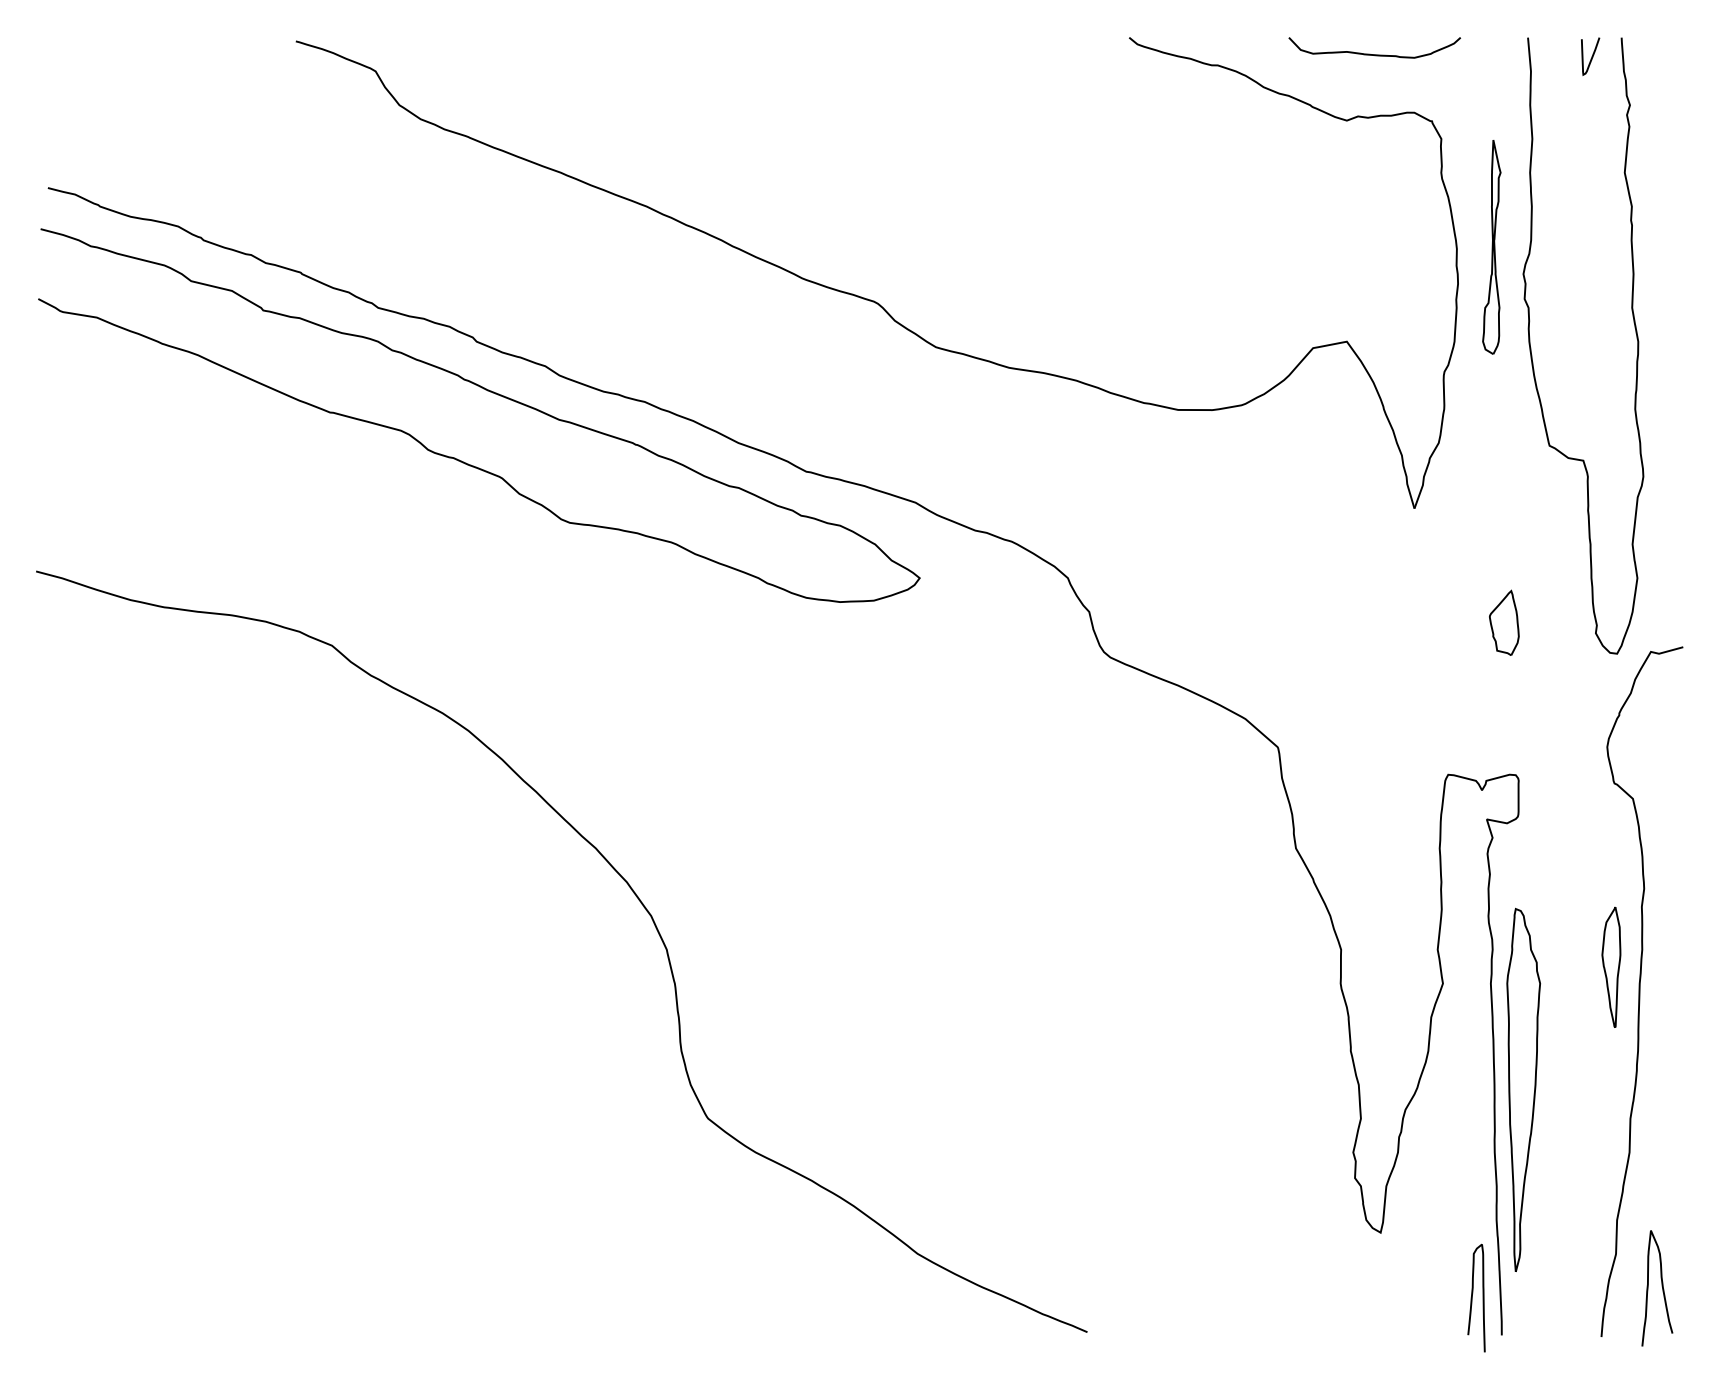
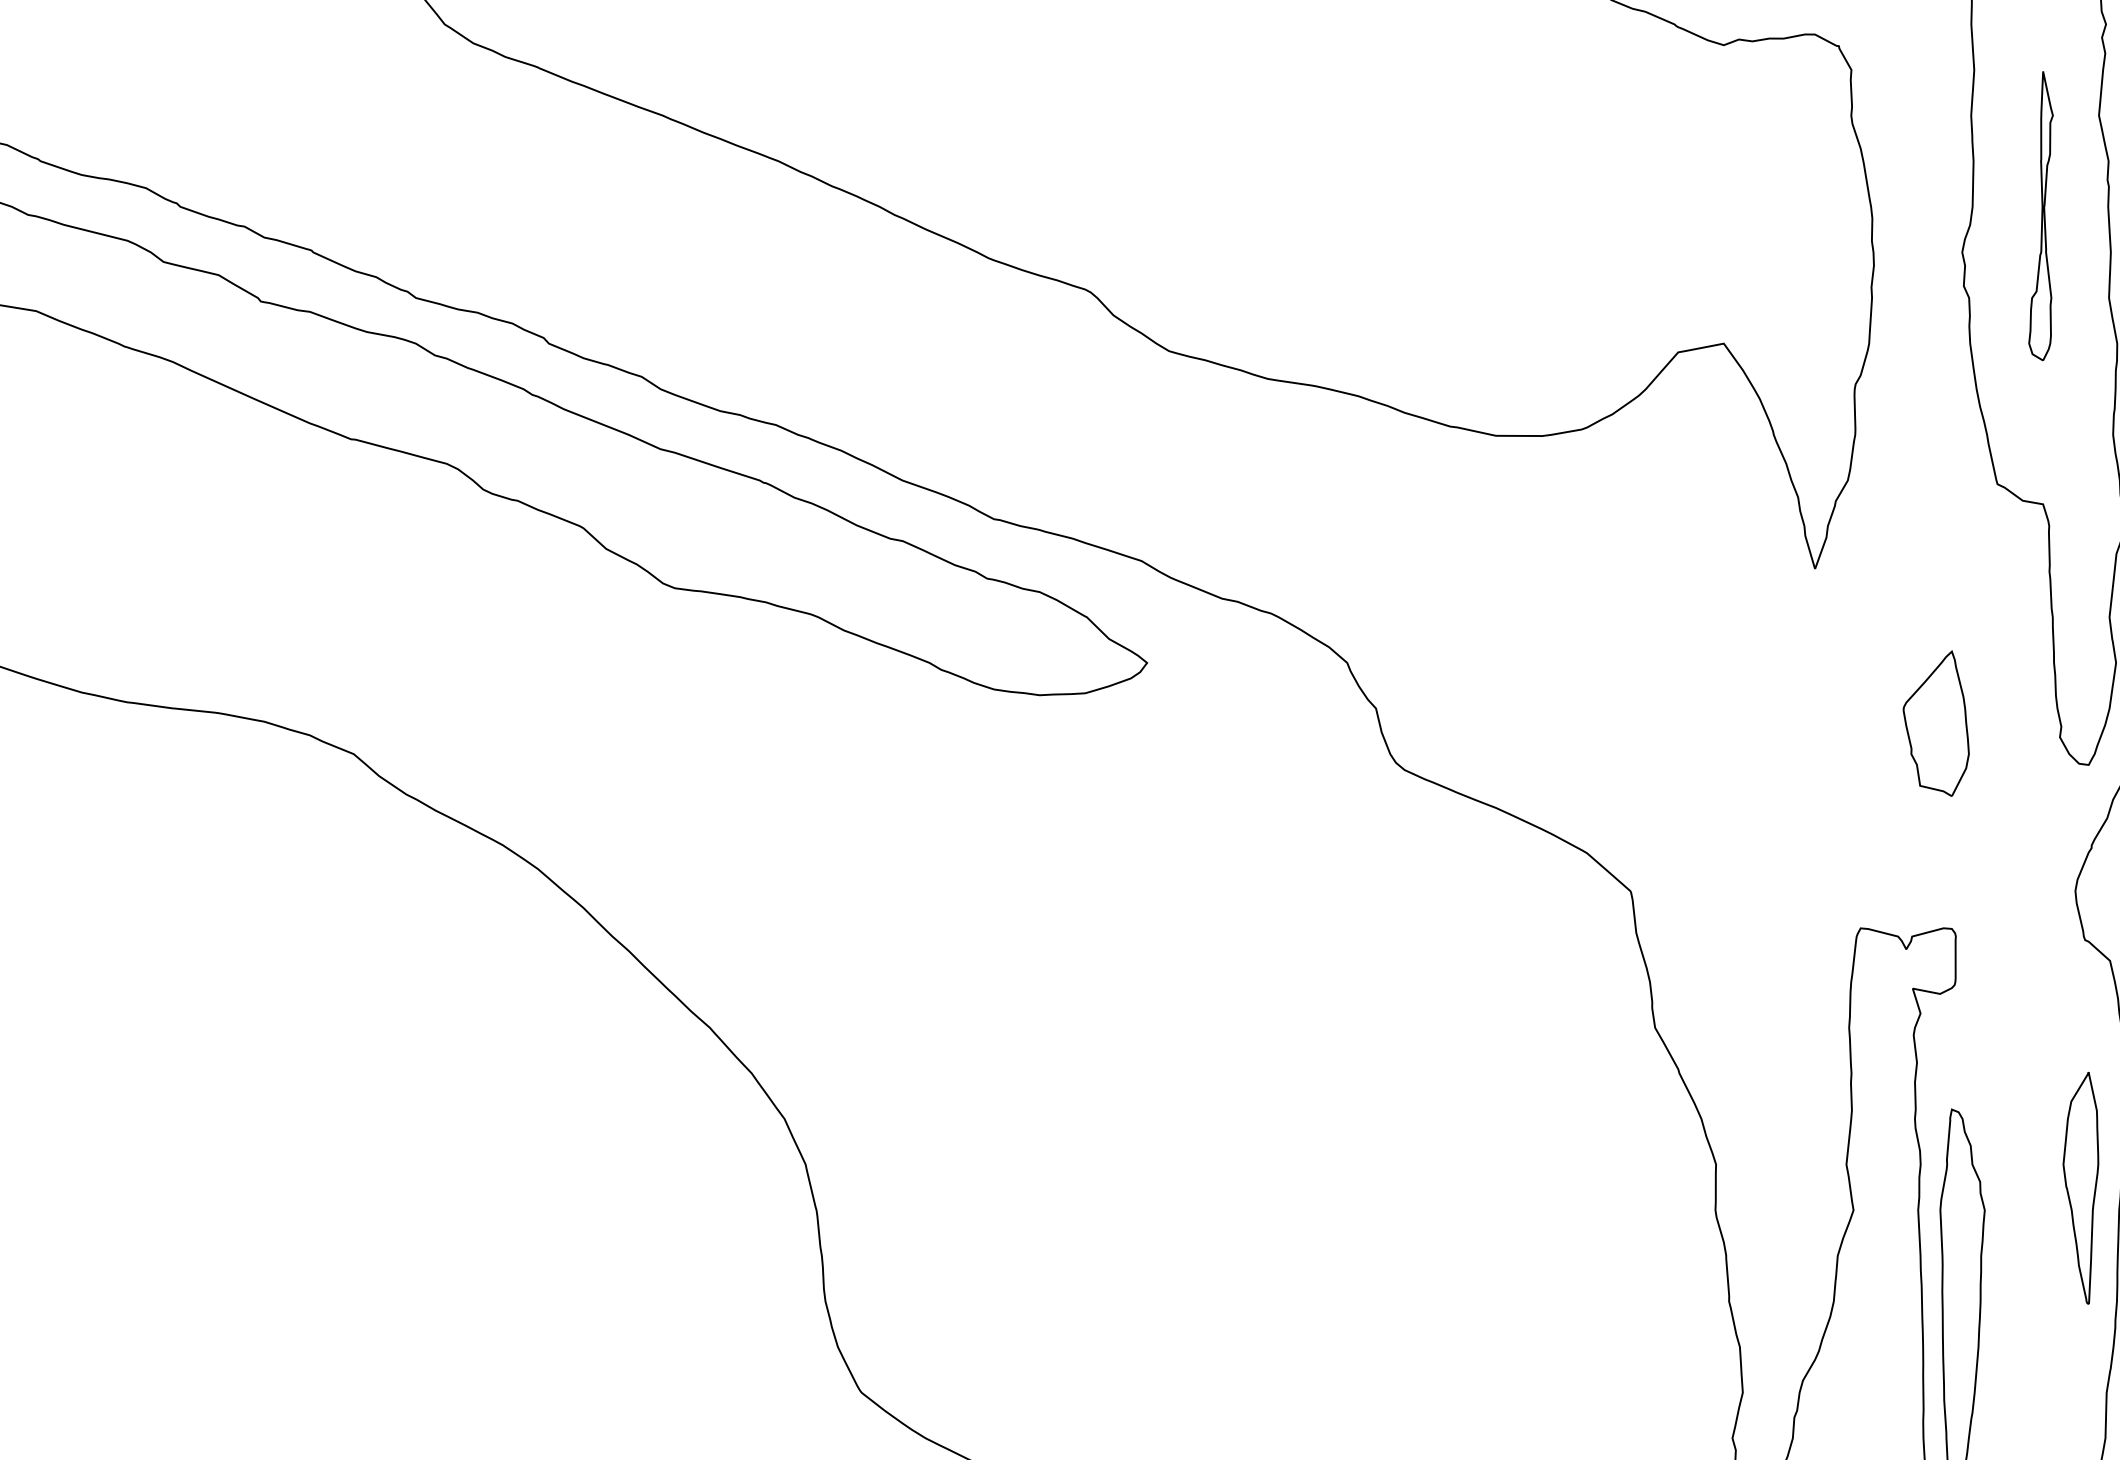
part: (1491, 247) -> (2040, 216), moved
part: (1504, 622) -> (1936, 722), size x1.67
part: (1611, 967) -> (2081, 1188), size x1.43

